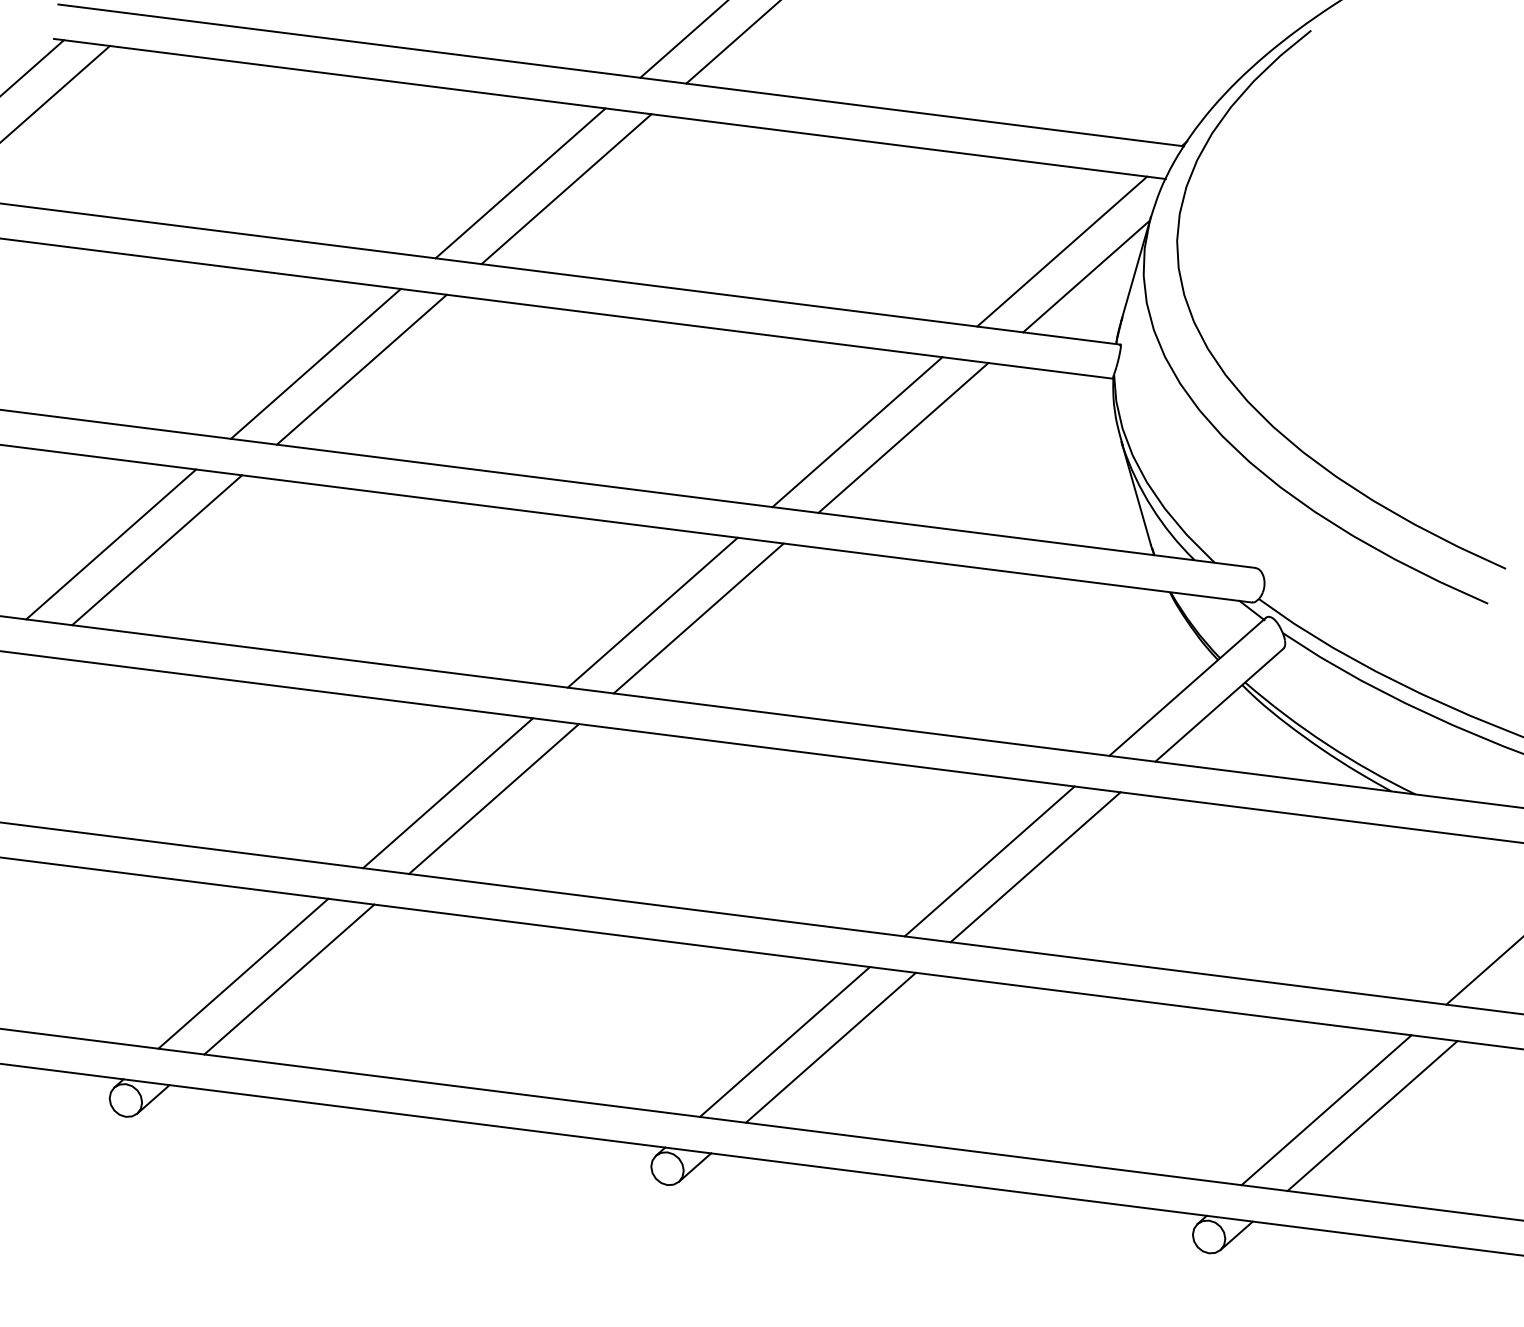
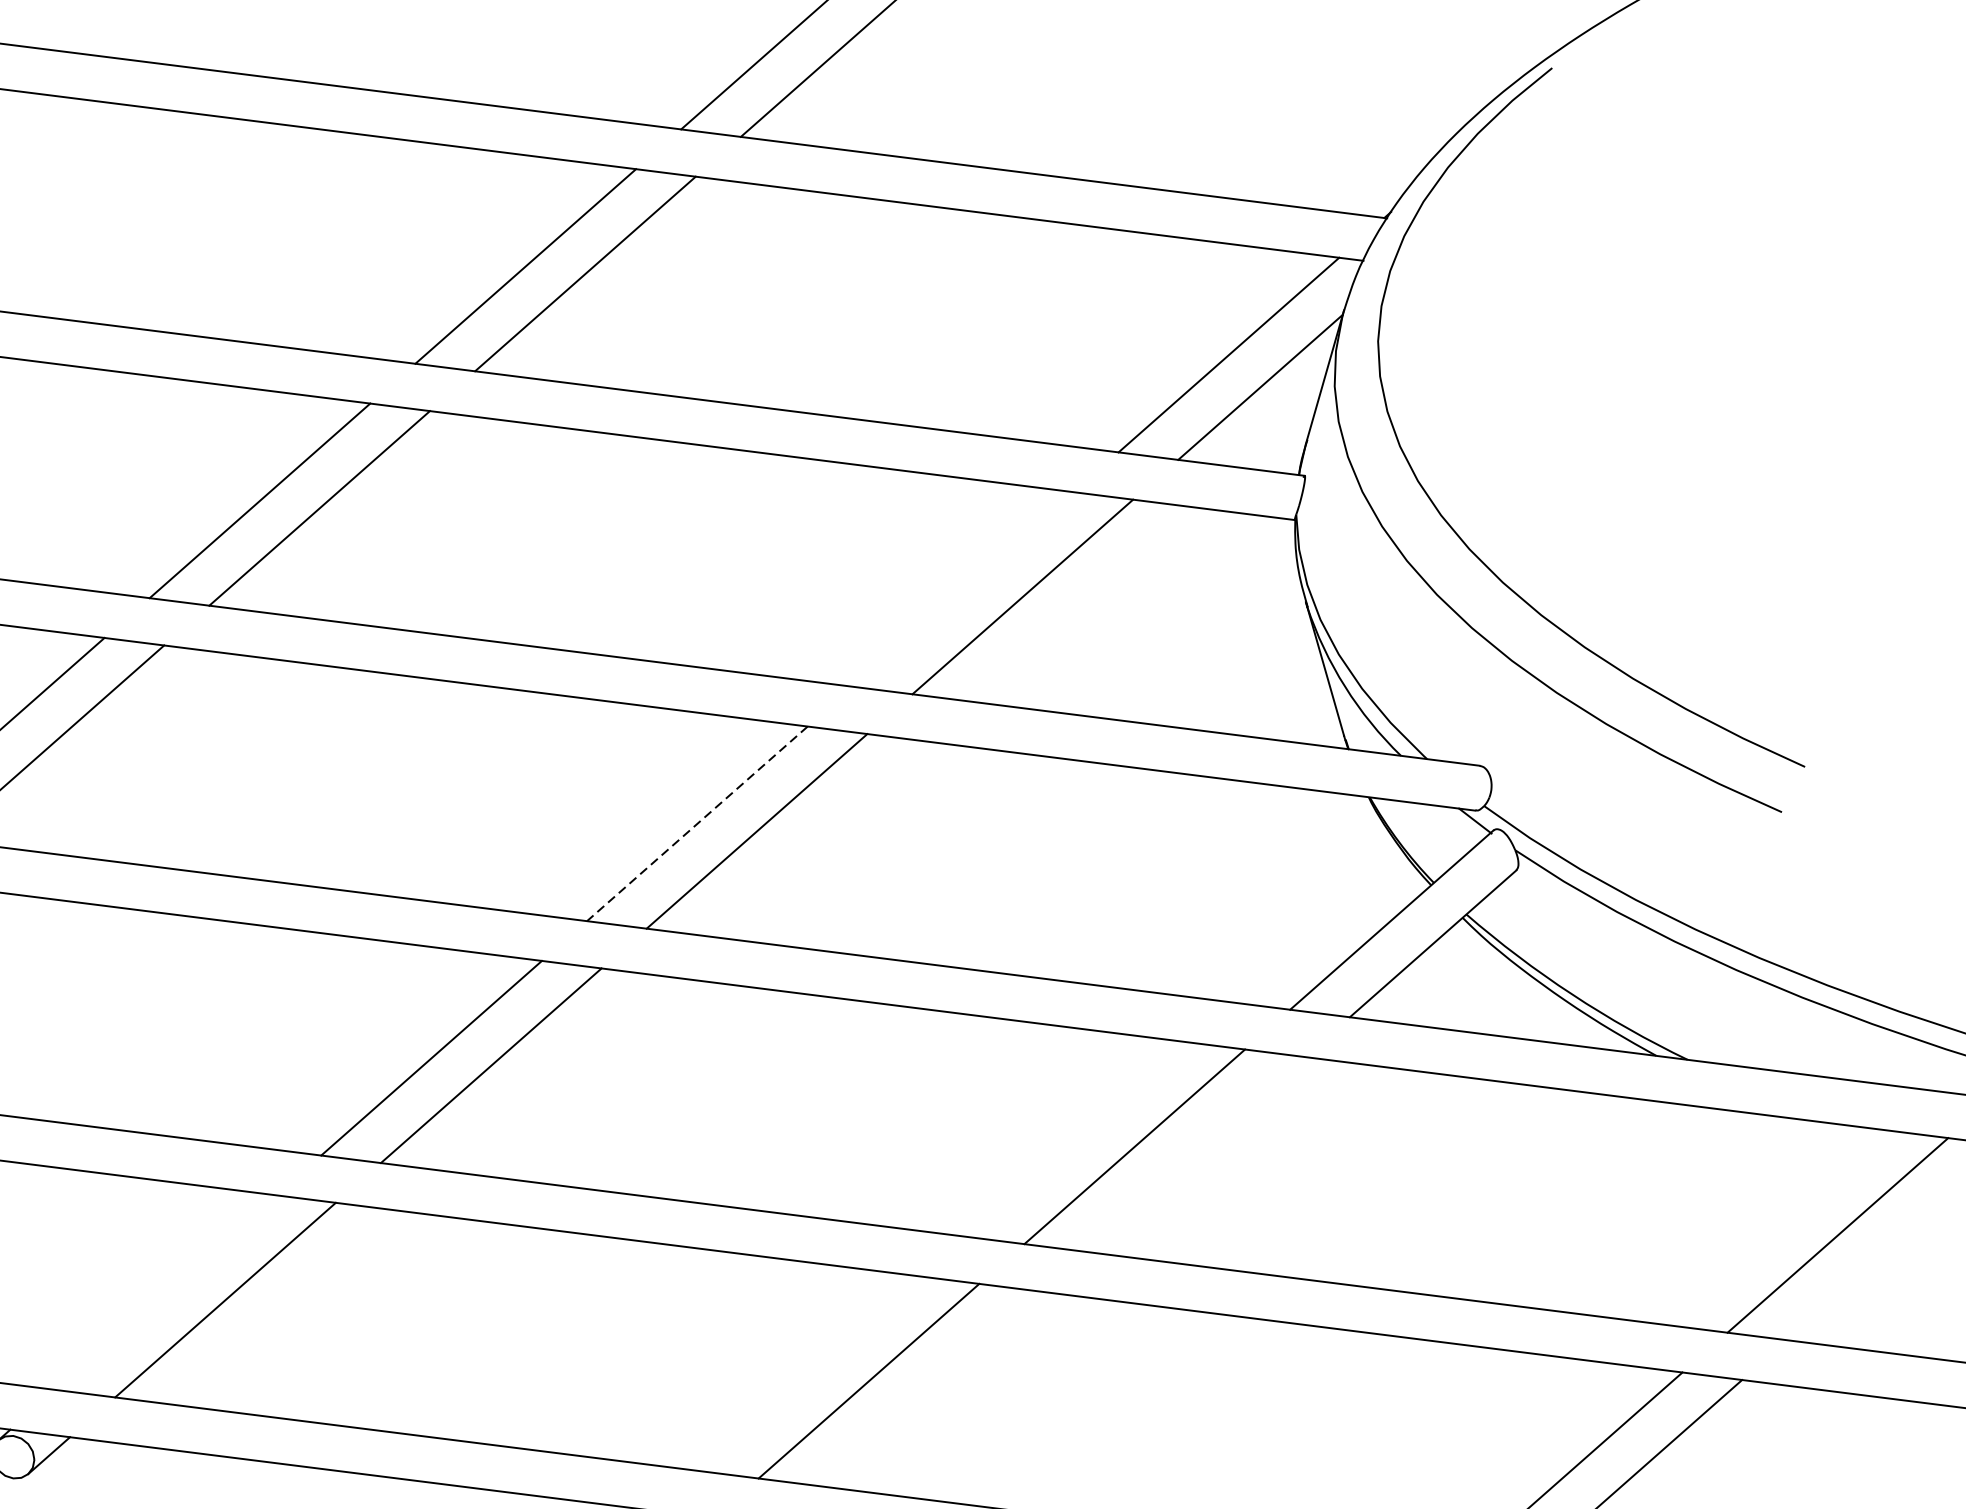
line: (857, 432) -> (963, 589), removed
line: (652, 613) -> (696, 824), solid -> dashed
line: (1035, 867) -> (1194, 1154), removed
line: (243, 973) -> (165, 1292), removed
line: (830, 1047) -> (928, 1388), removed

